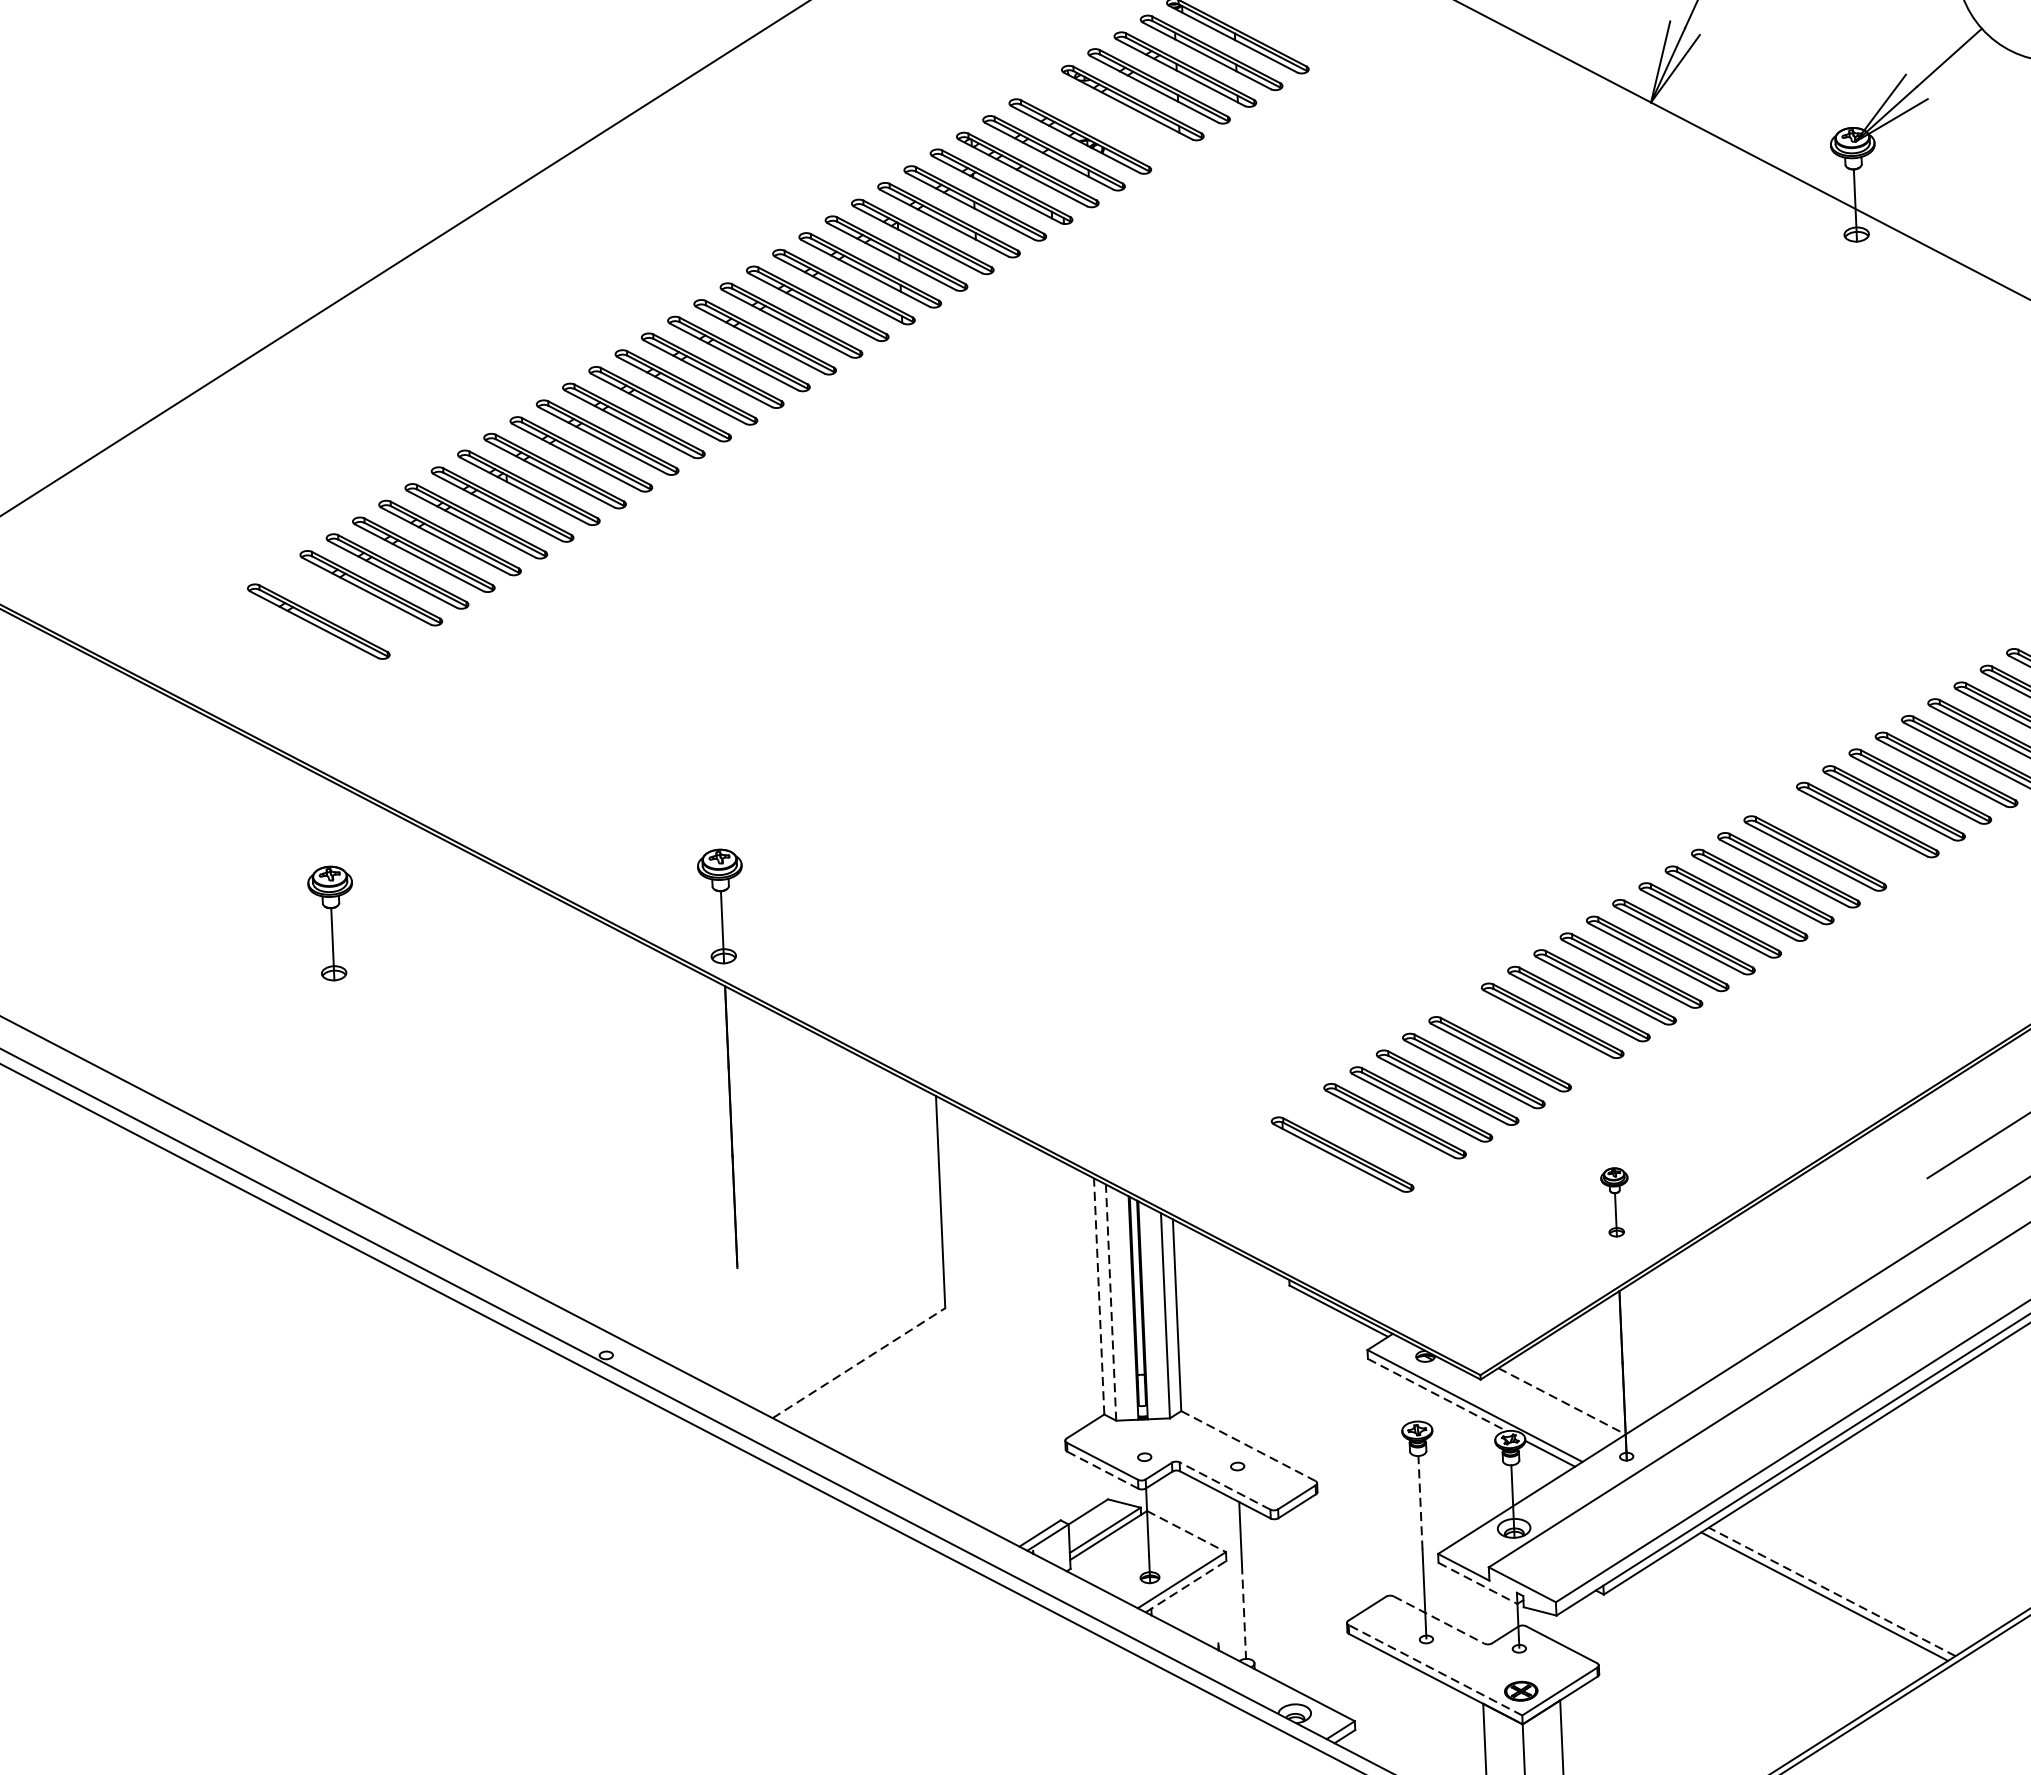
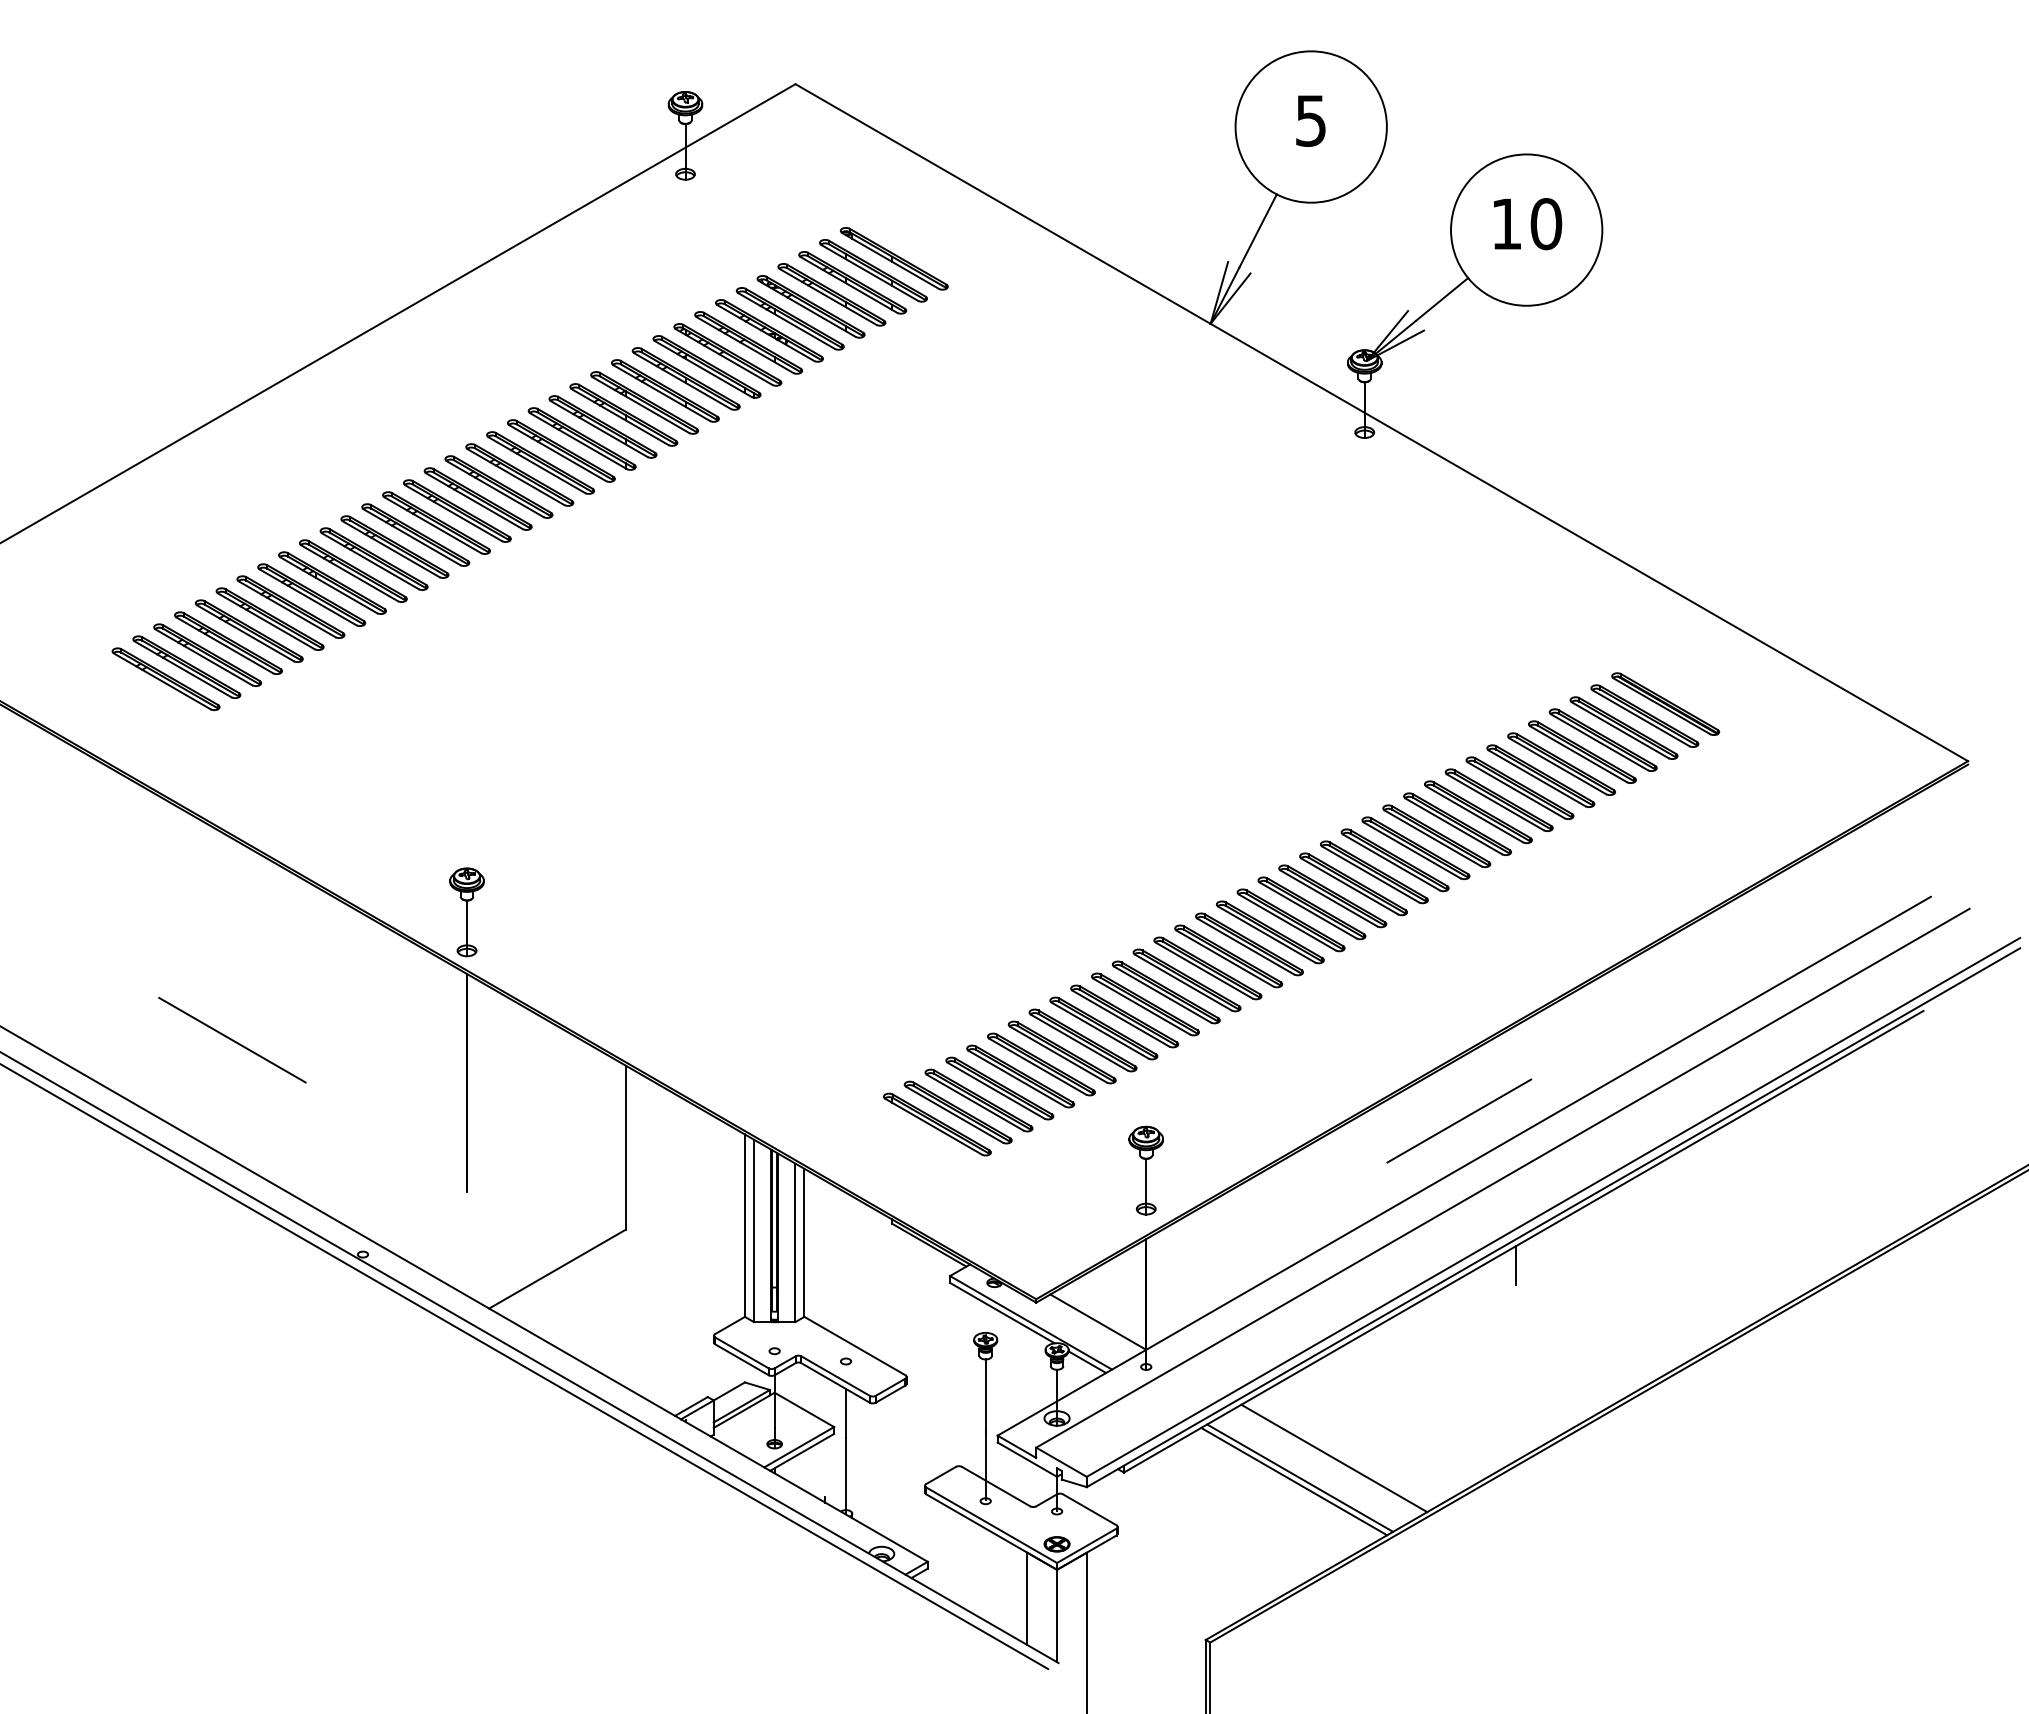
part: (1105, 119) -> (789, 318), added
part: (344, 604) -> (186, 666), added
part: (1841, 837) -> (1332, 896), added
part: (331, 923) -> (165, 912), removed
part: (1525, 1037) -> (1082, 1040), added
line: (425, 1084) -> (232, 1039), added
part: (1367, 1137) -> (957, 1112), added
part: (1614, 1202) -> (1145, 1170), size x1.67
line: (1098, 1296) -> (744, 1225), dashed -> solid
line: (1110, 1302) -> (753, 1230), dashed -> solid
line: (858, 1363) -> (557, 1269), dashed -> solid
line: (1437, 1395) -> (1002, 1313), dashed -> solid
line: (1562, 1401) -> (1098, 1322), dashed -> solid
line: (1249, 1446) -> (855, 1346), dashed -> solid
line: (1102, 1469) -> (741, 1359), dashed -> solid
line: (1224, 1485) -> (835, 1375), dashed -> solid
line: (1420, 1502) -> (985, 1395), dashed -> solid
line: (1186, 1532) -> (804, 1410), dashed -> solid
line: (1875, 1564) -> (1334, 1458), added
line: (1478, 1583) -> (1027, 1459), dashed -> solid
line: (1186, 1586) -> (802, 1452), dashed -> solid
line: (1831, 1591) -> (1299, 1477), dashed -> solid
line: (1244, 1614) -> (846, 1475), dashed -> solid
line: (1439, 1619) -> (996, 1486), dashed -> solid
line: (1435, 1670) -> (991, 1525), dashed -> solid

